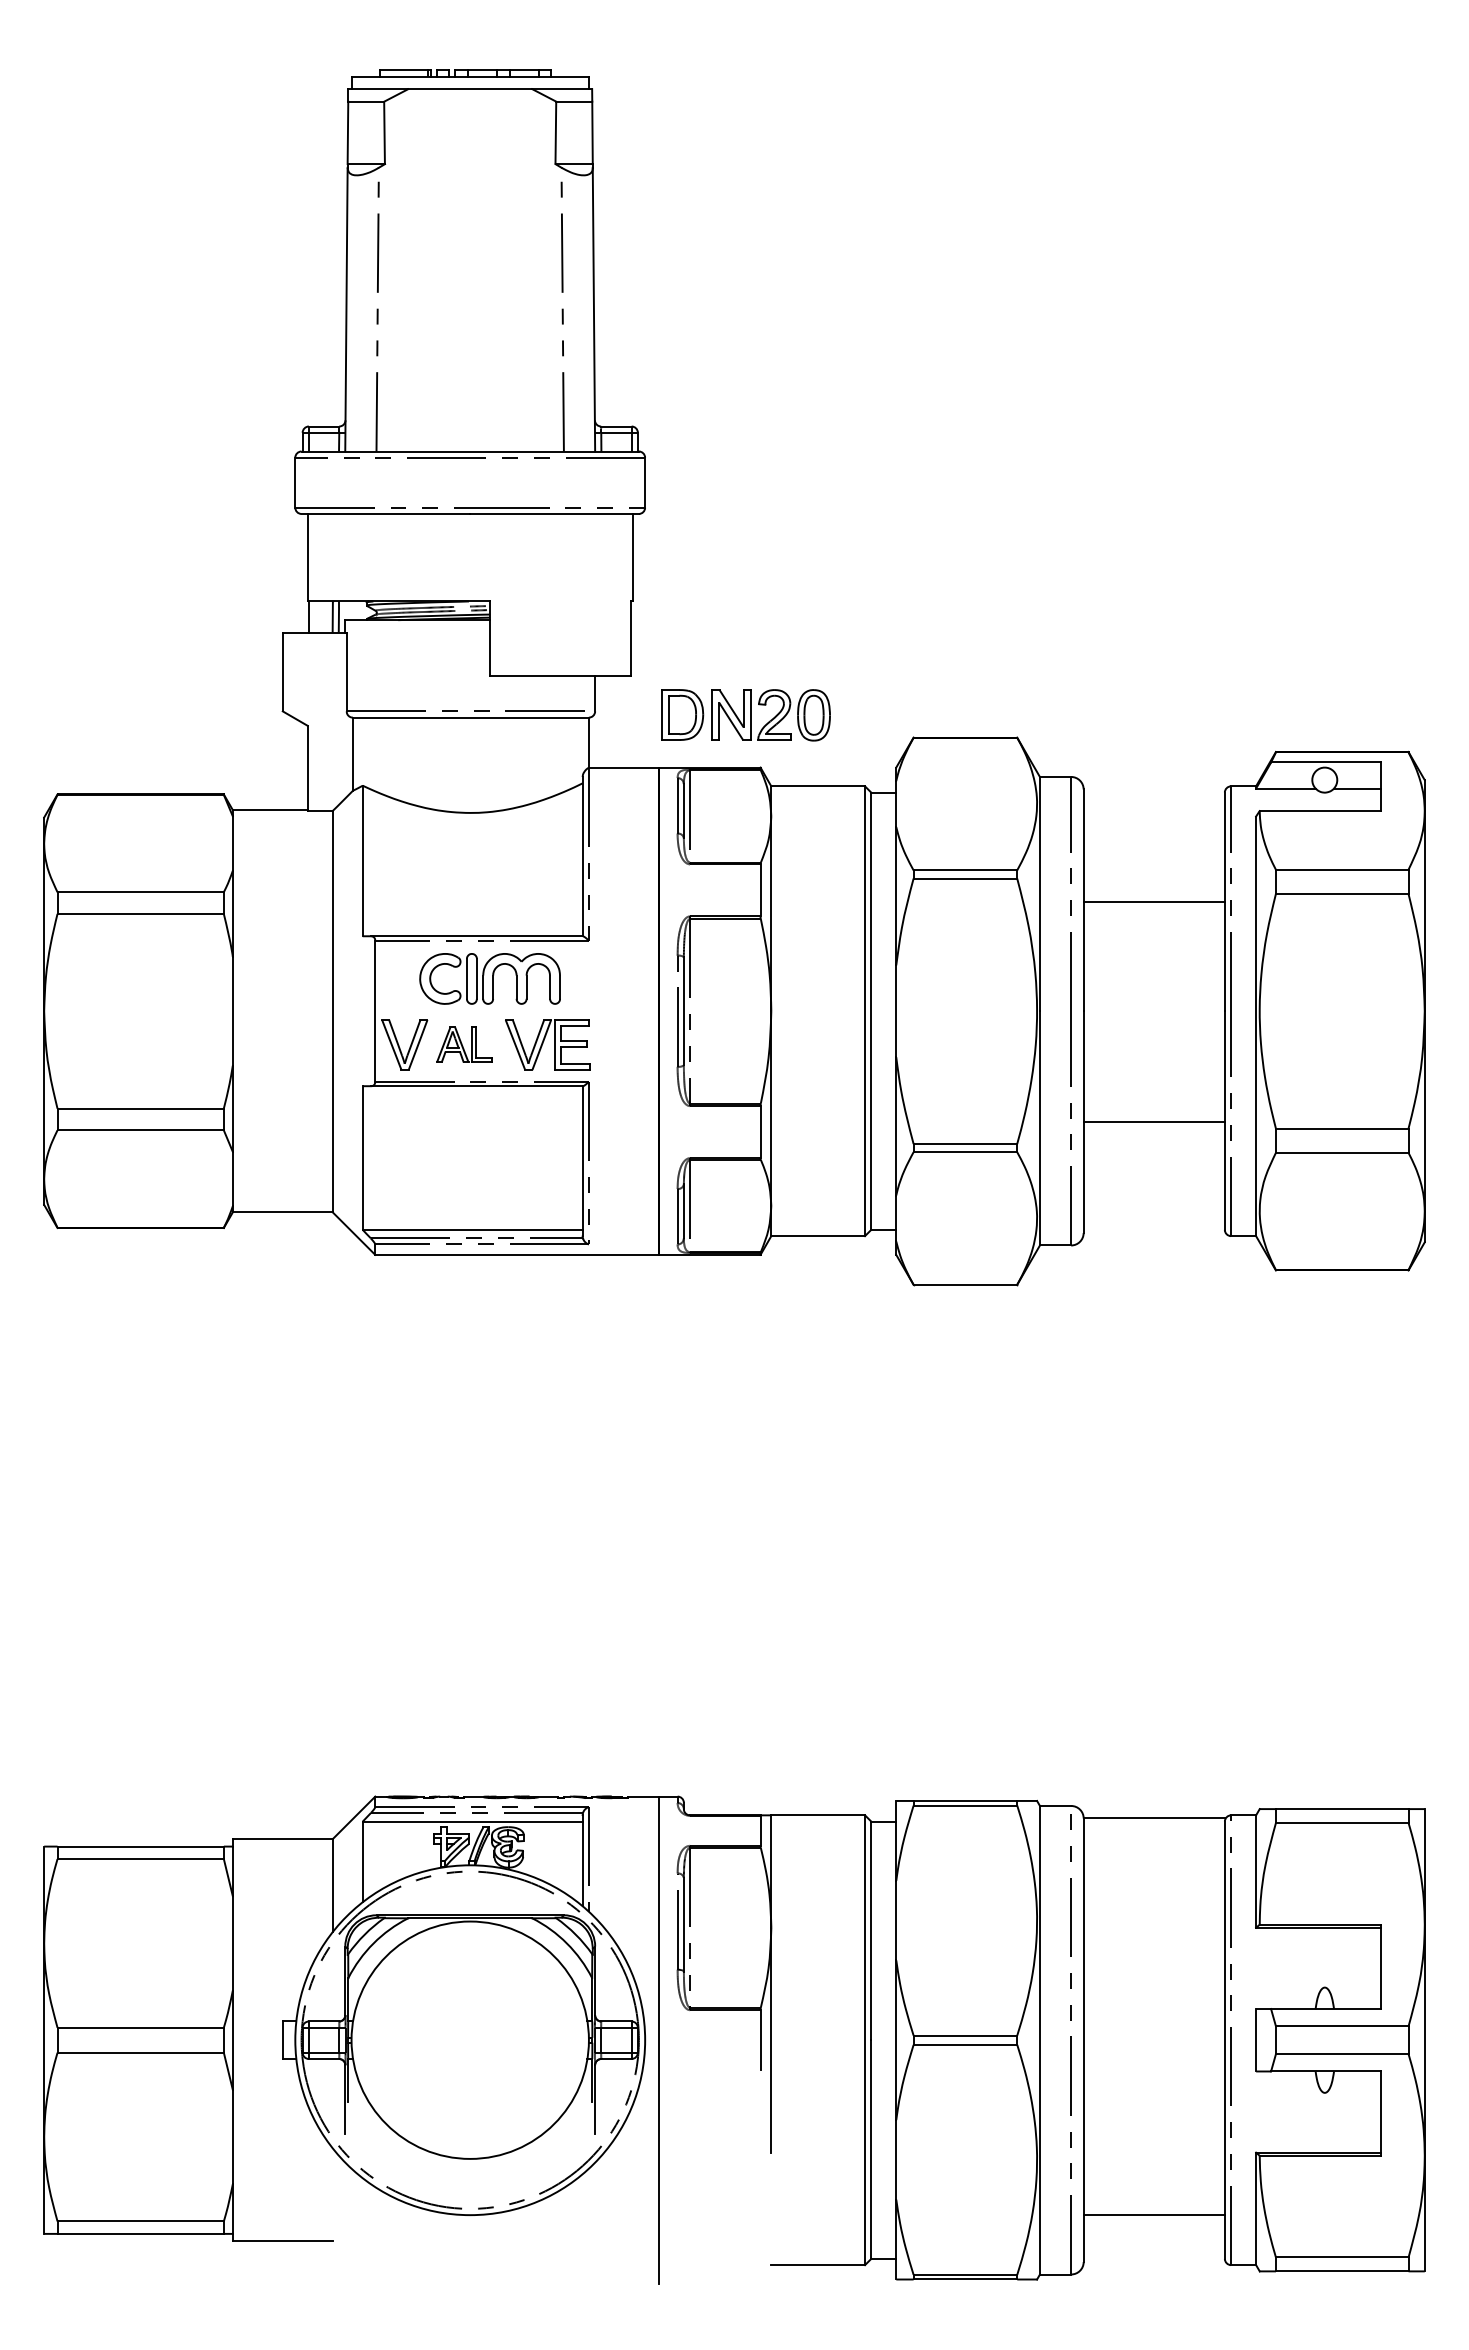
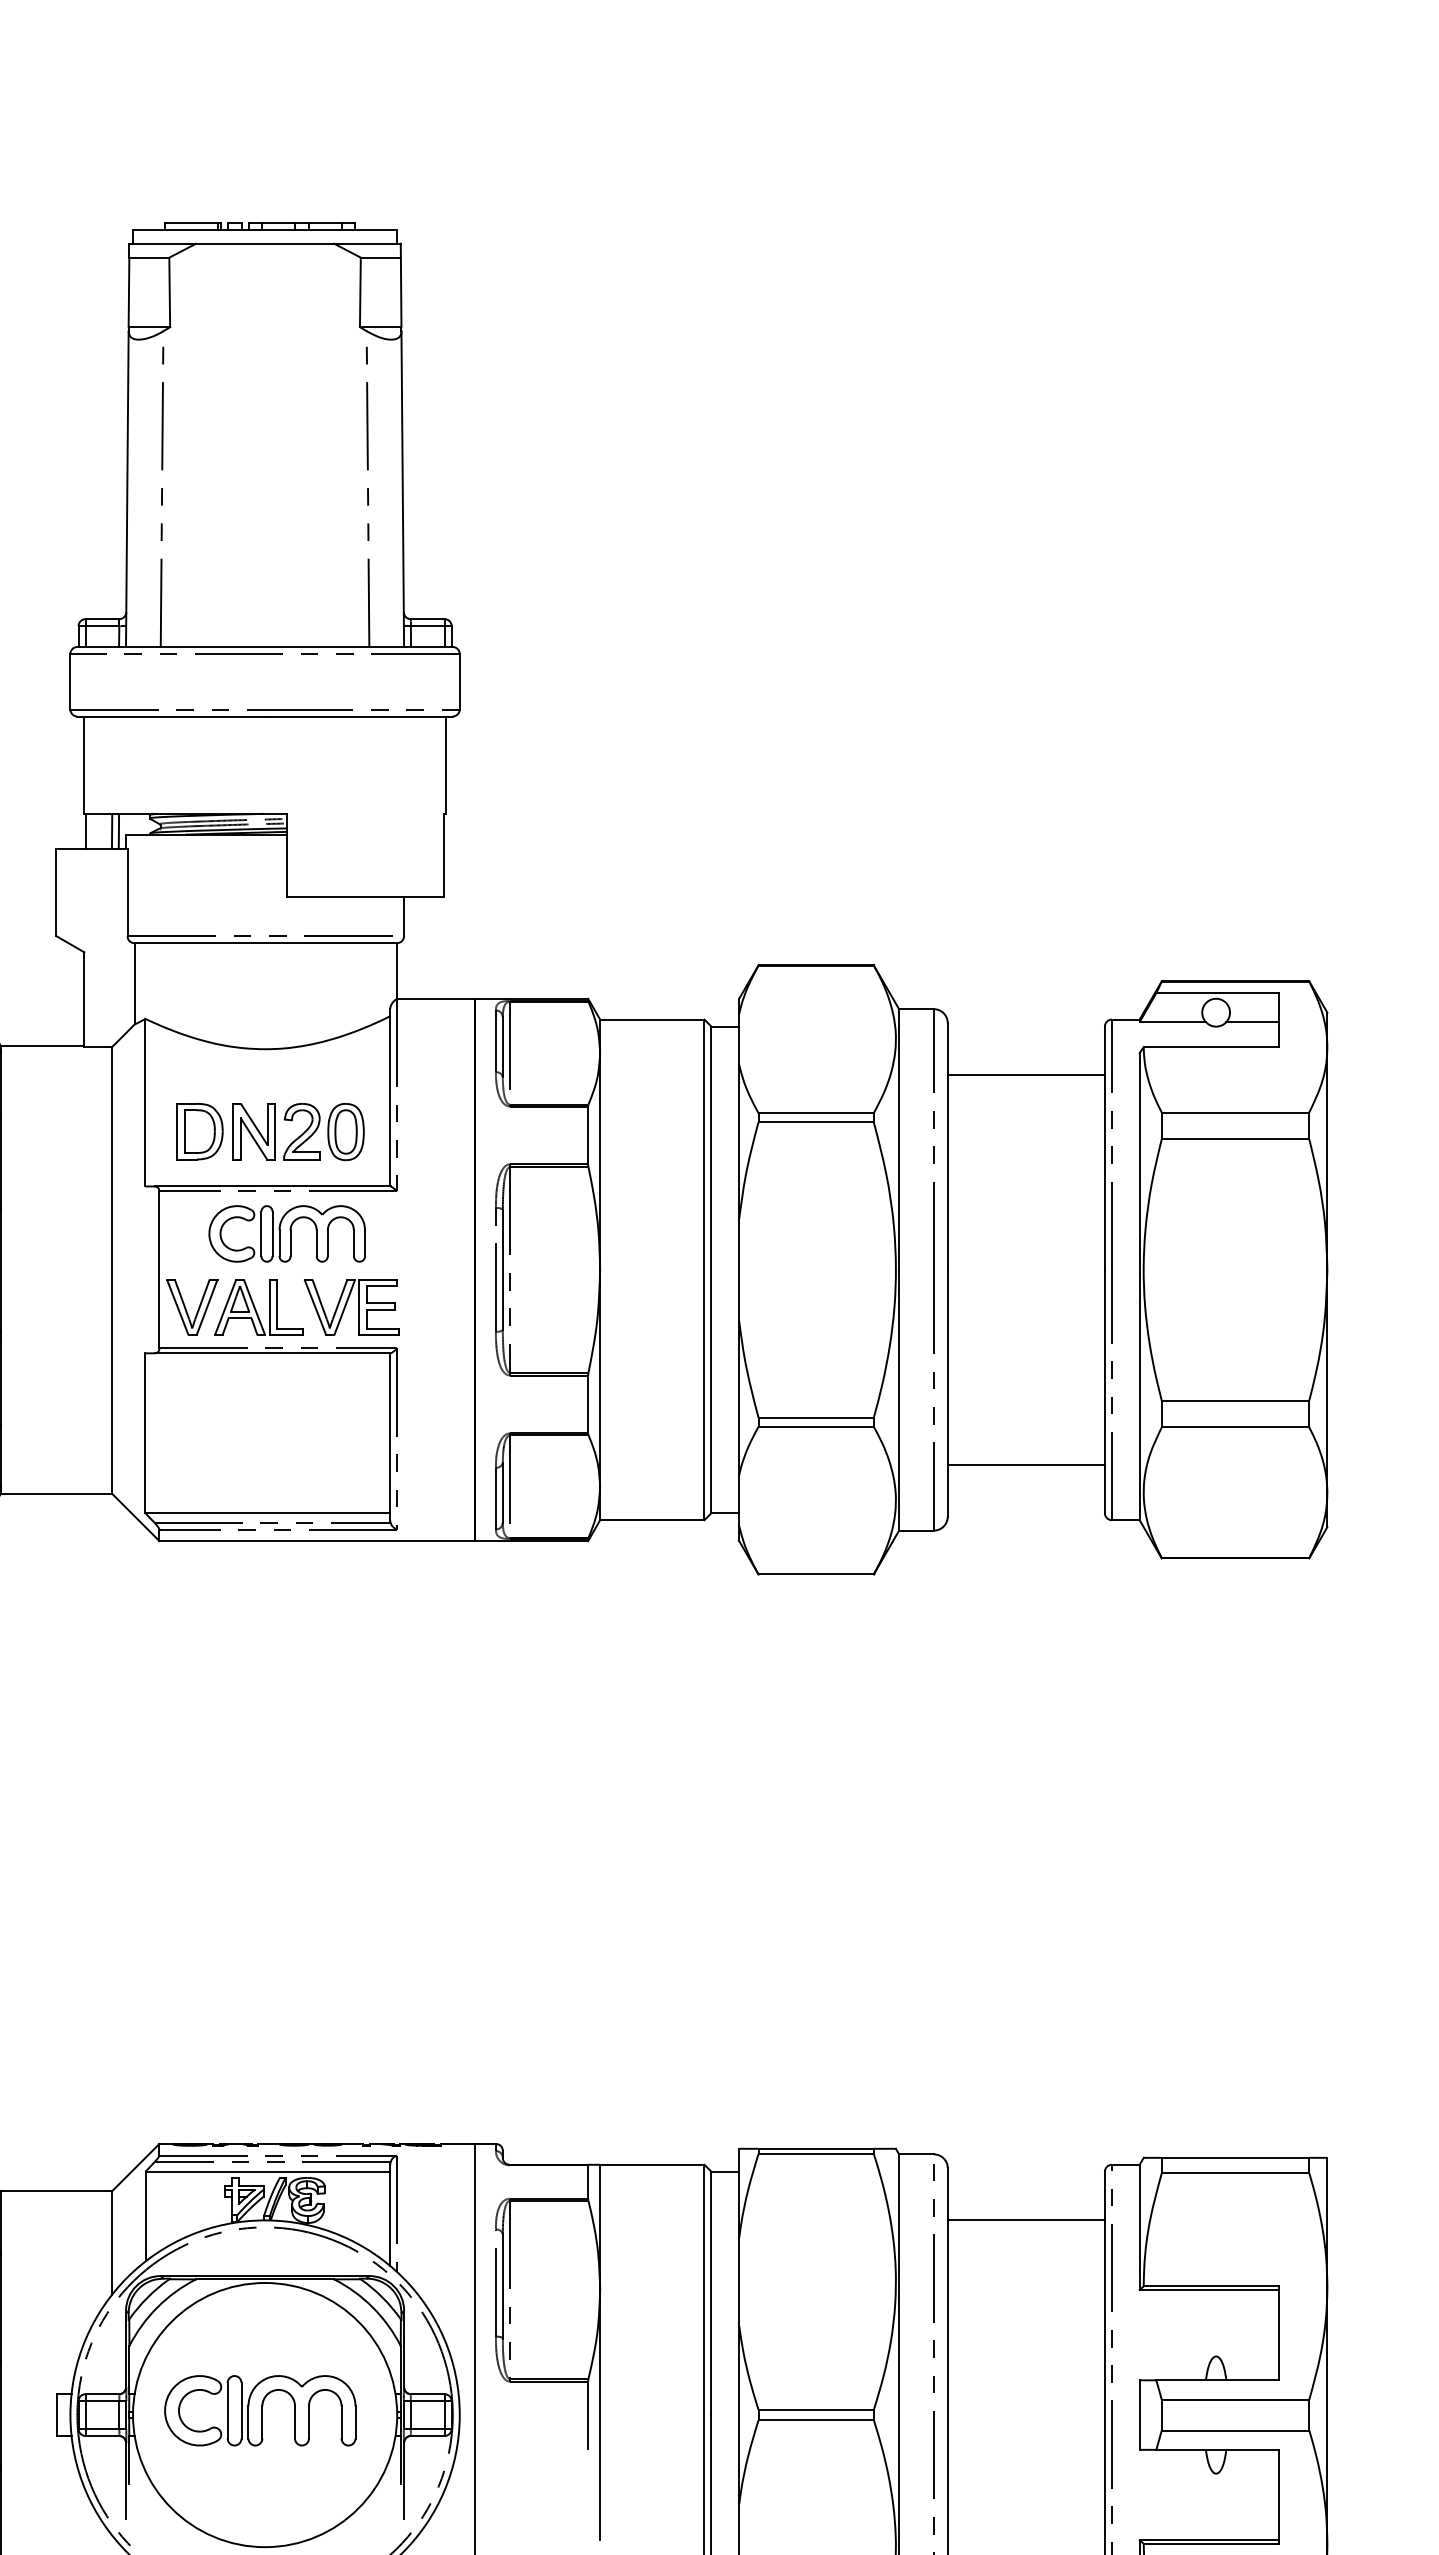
part: (745, 715) -> (269, 1132), moved
line: (1153, 902) -> (1025, 1075), moved
part: (464, 1044) -> (258, 1306), size x1.43
line: (1153, 1122) -> (1025, 1464), moved
line: (1153, 1818) -> (1025, 2220), moved
part: (465, 2036) -> (259, 2410), added

